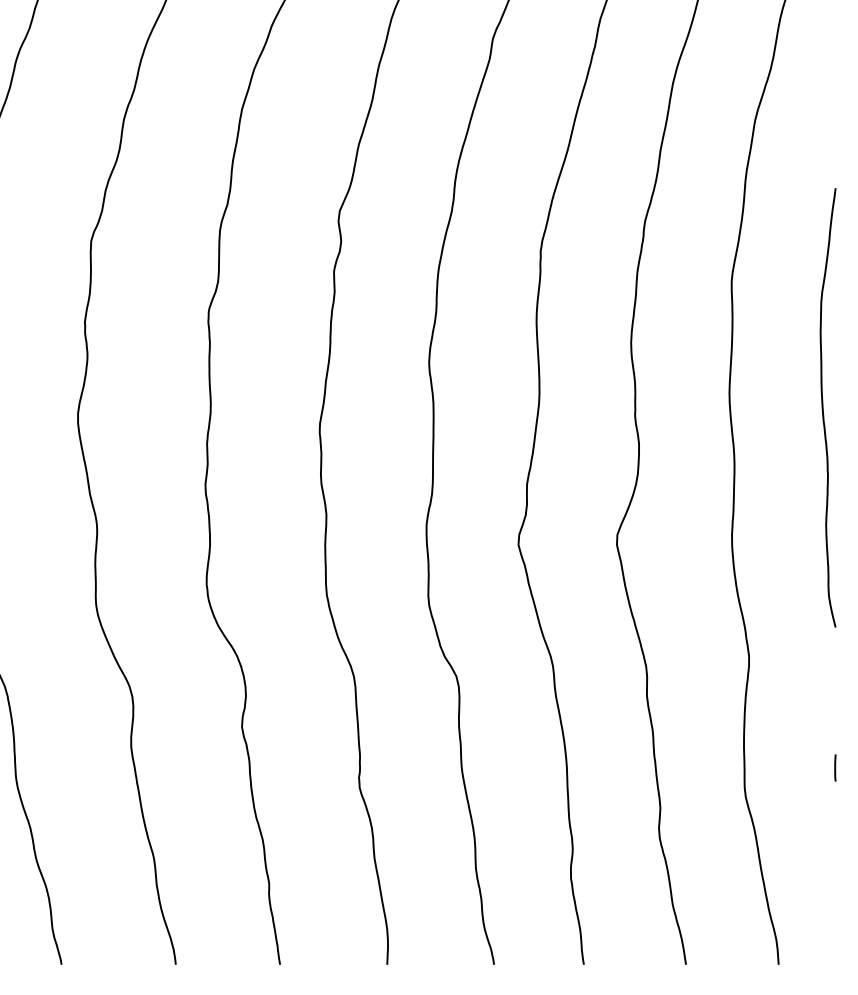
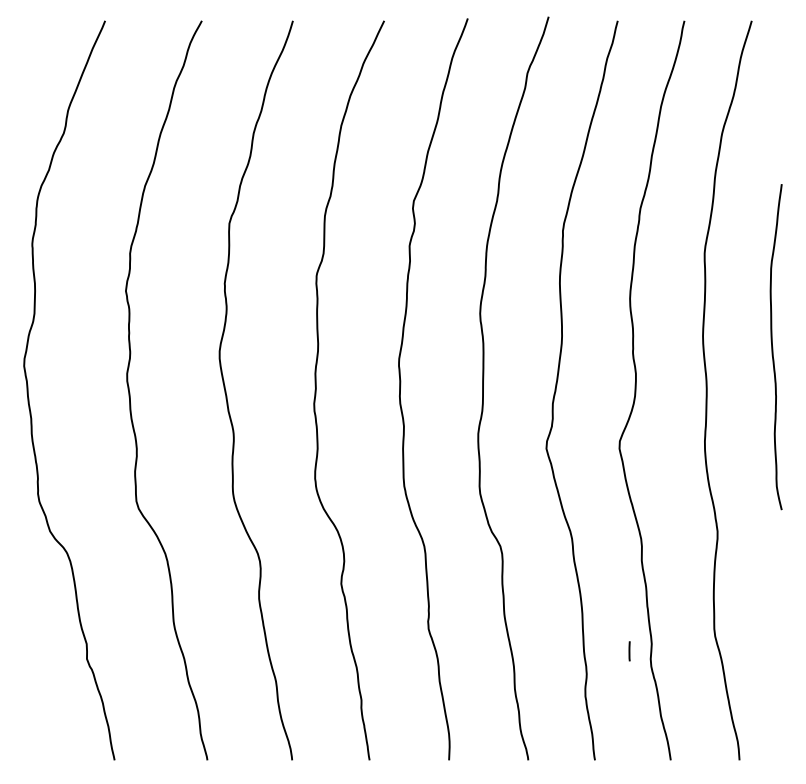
line: (835, 768) -> (629, 651), moved

